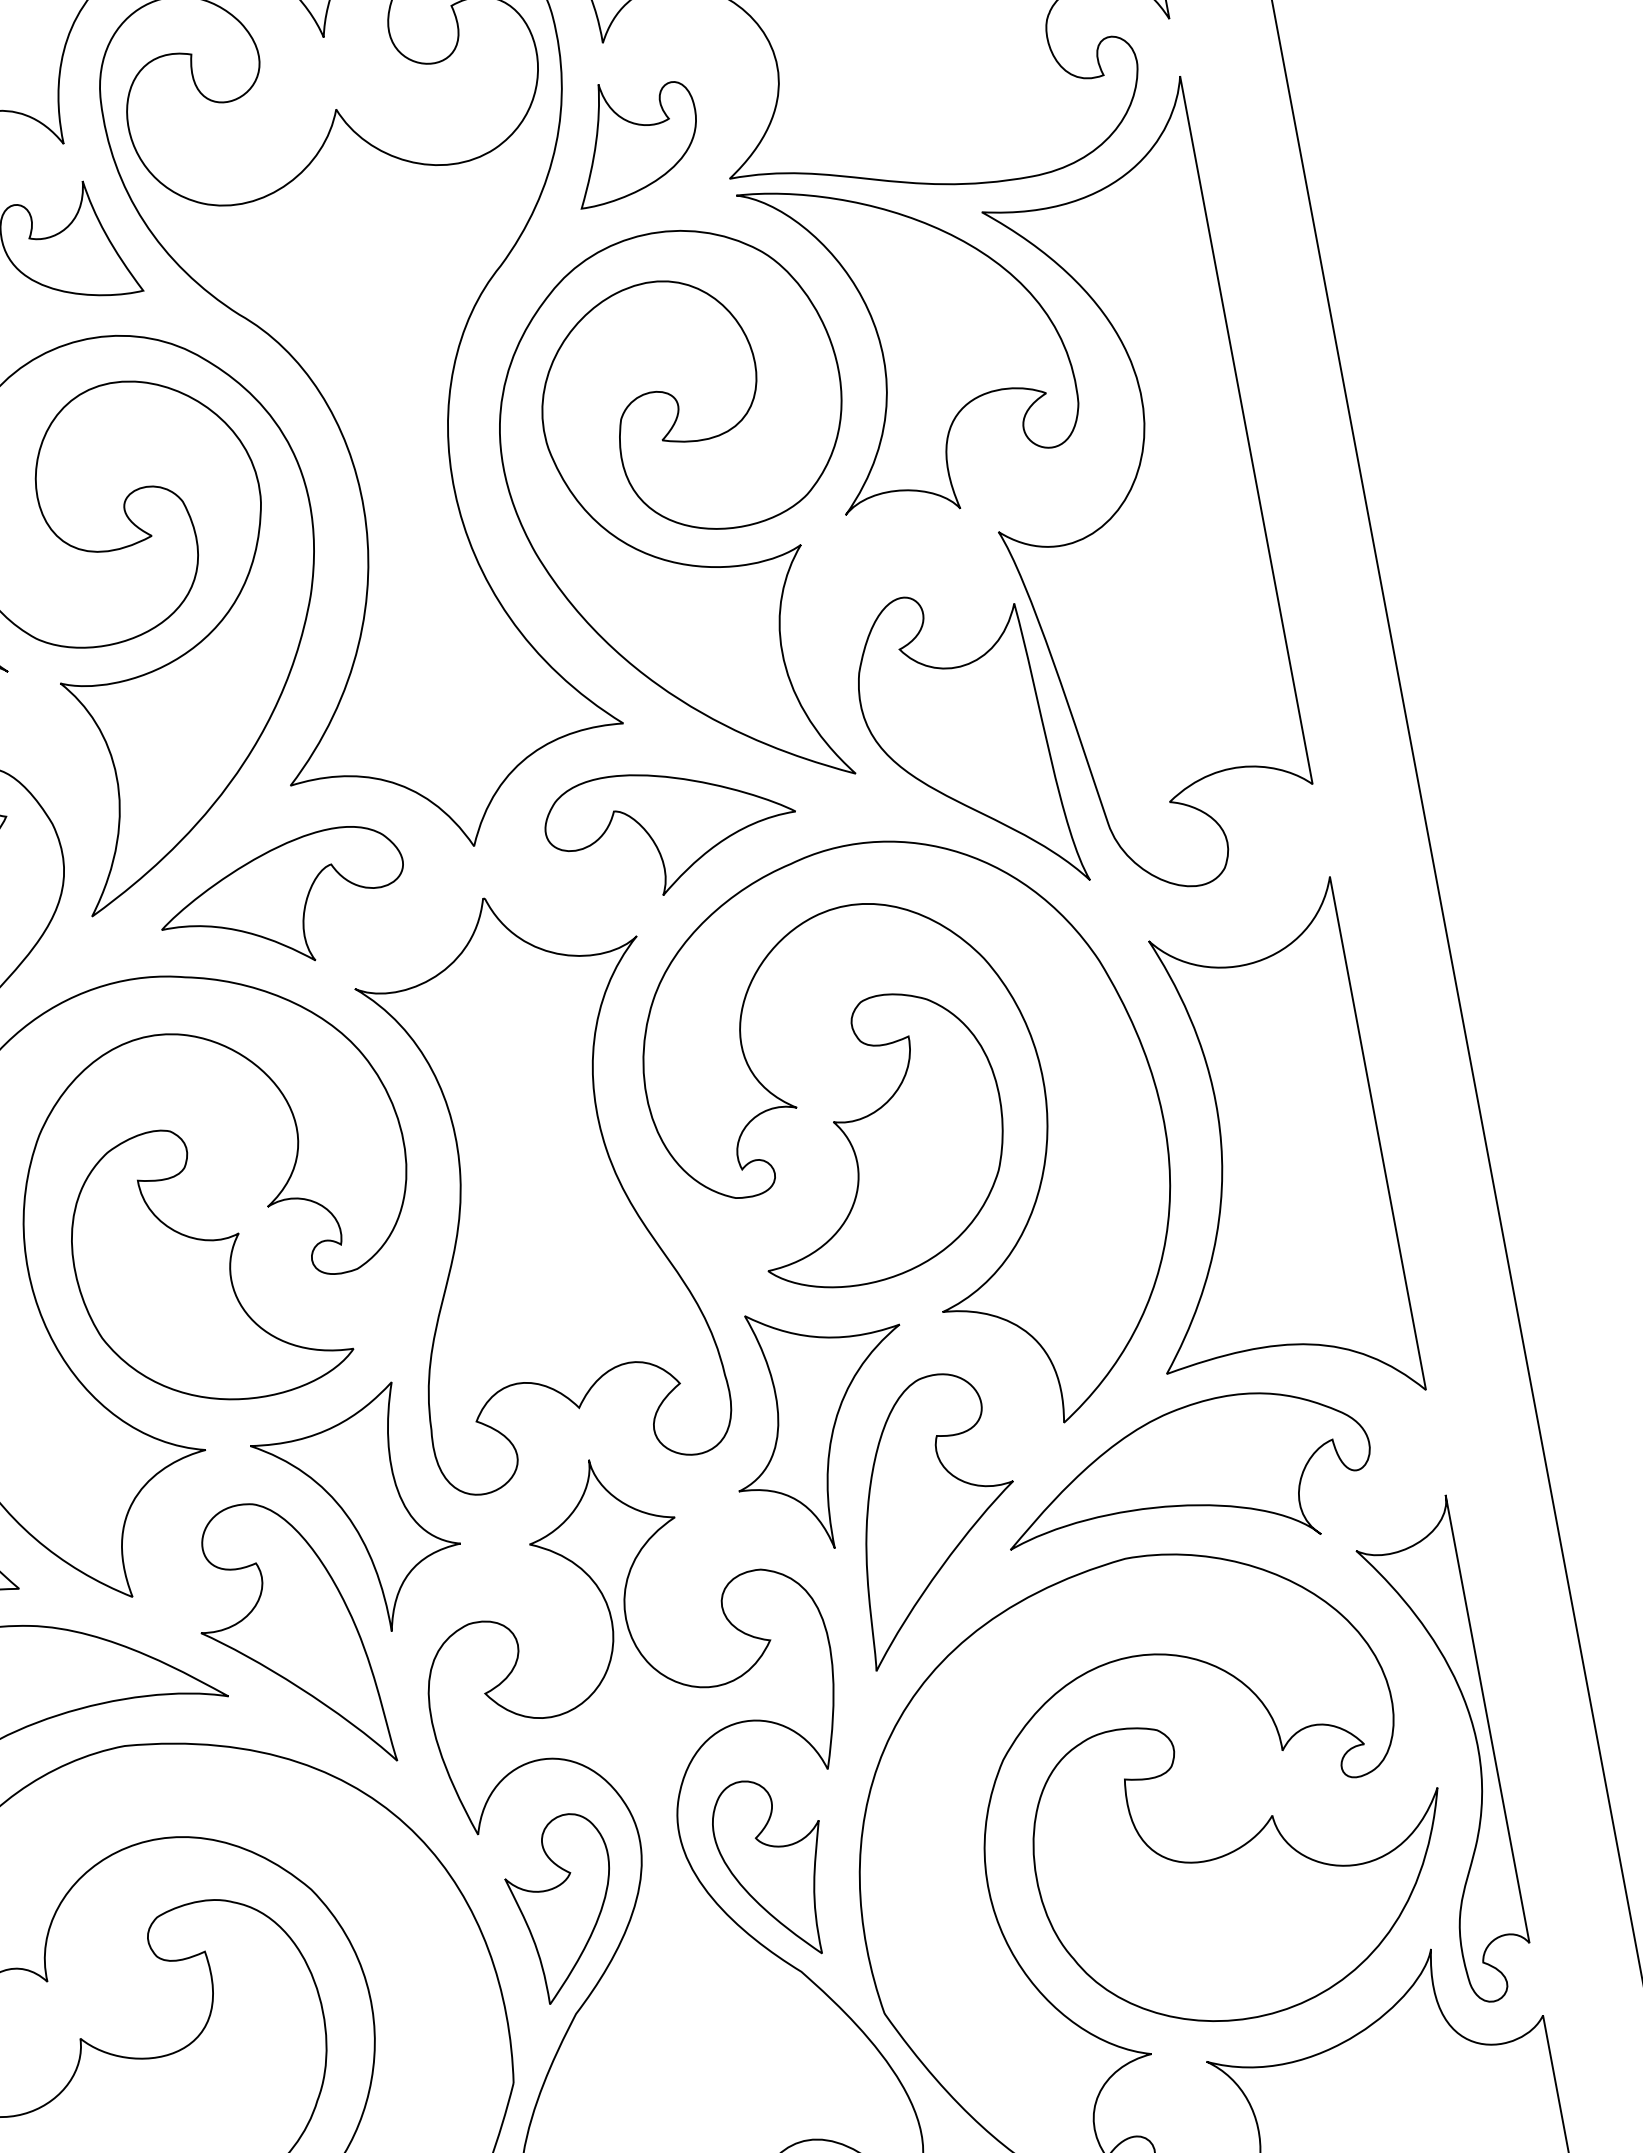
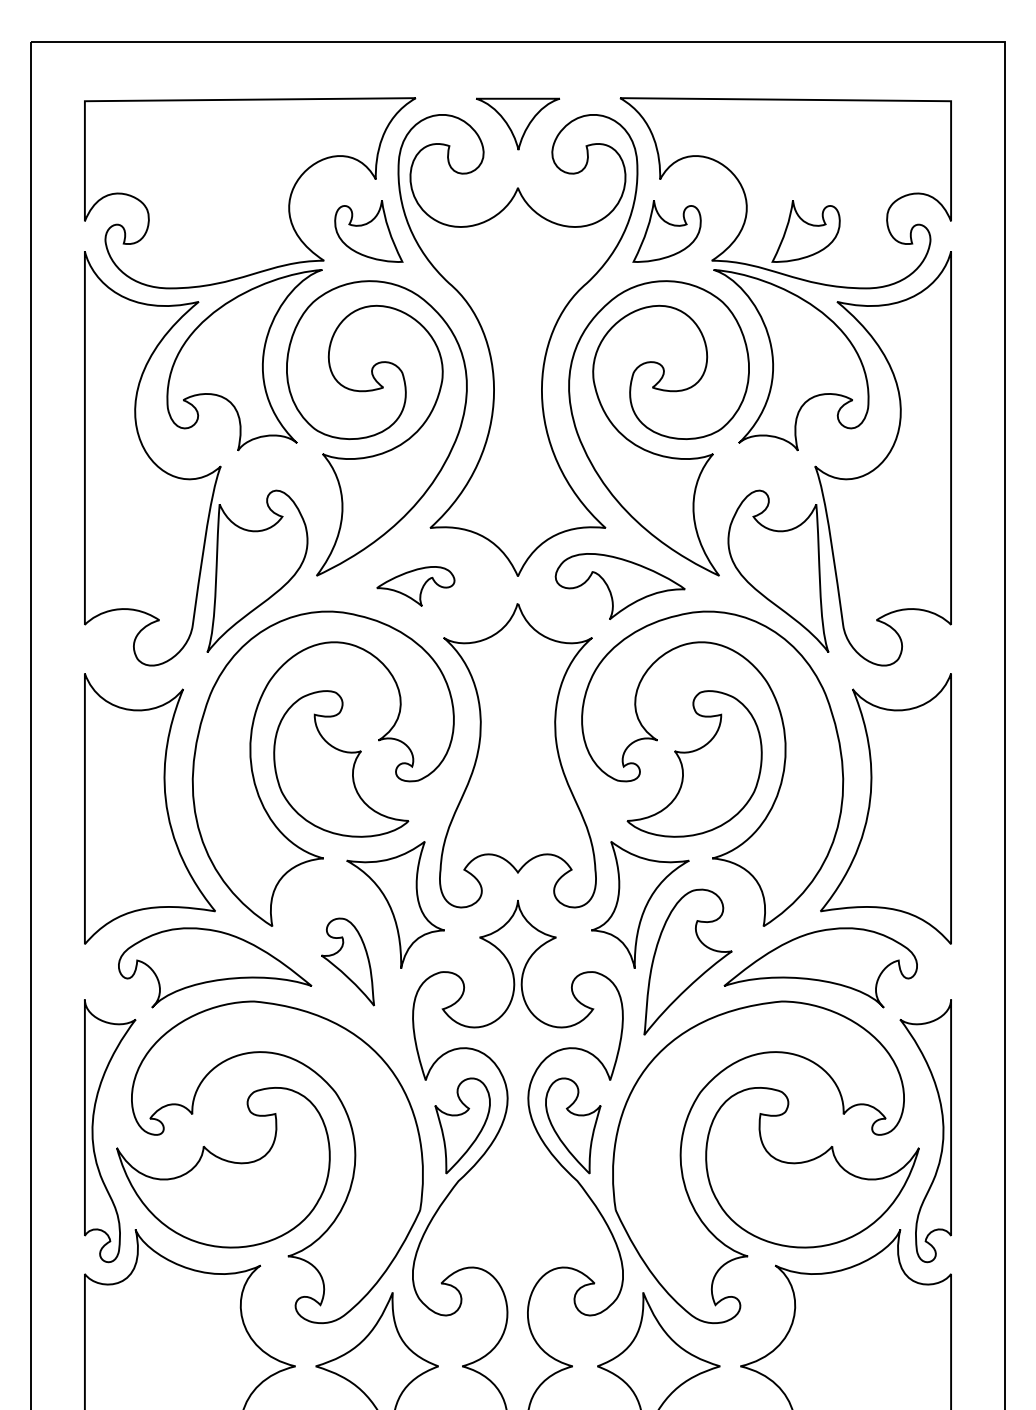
part: (896, 90) -> (805, 231), added
part: (283, 901) -> (415, 586), size x0.6
part: (287, 1636) -> (347, 961), size x0.6

